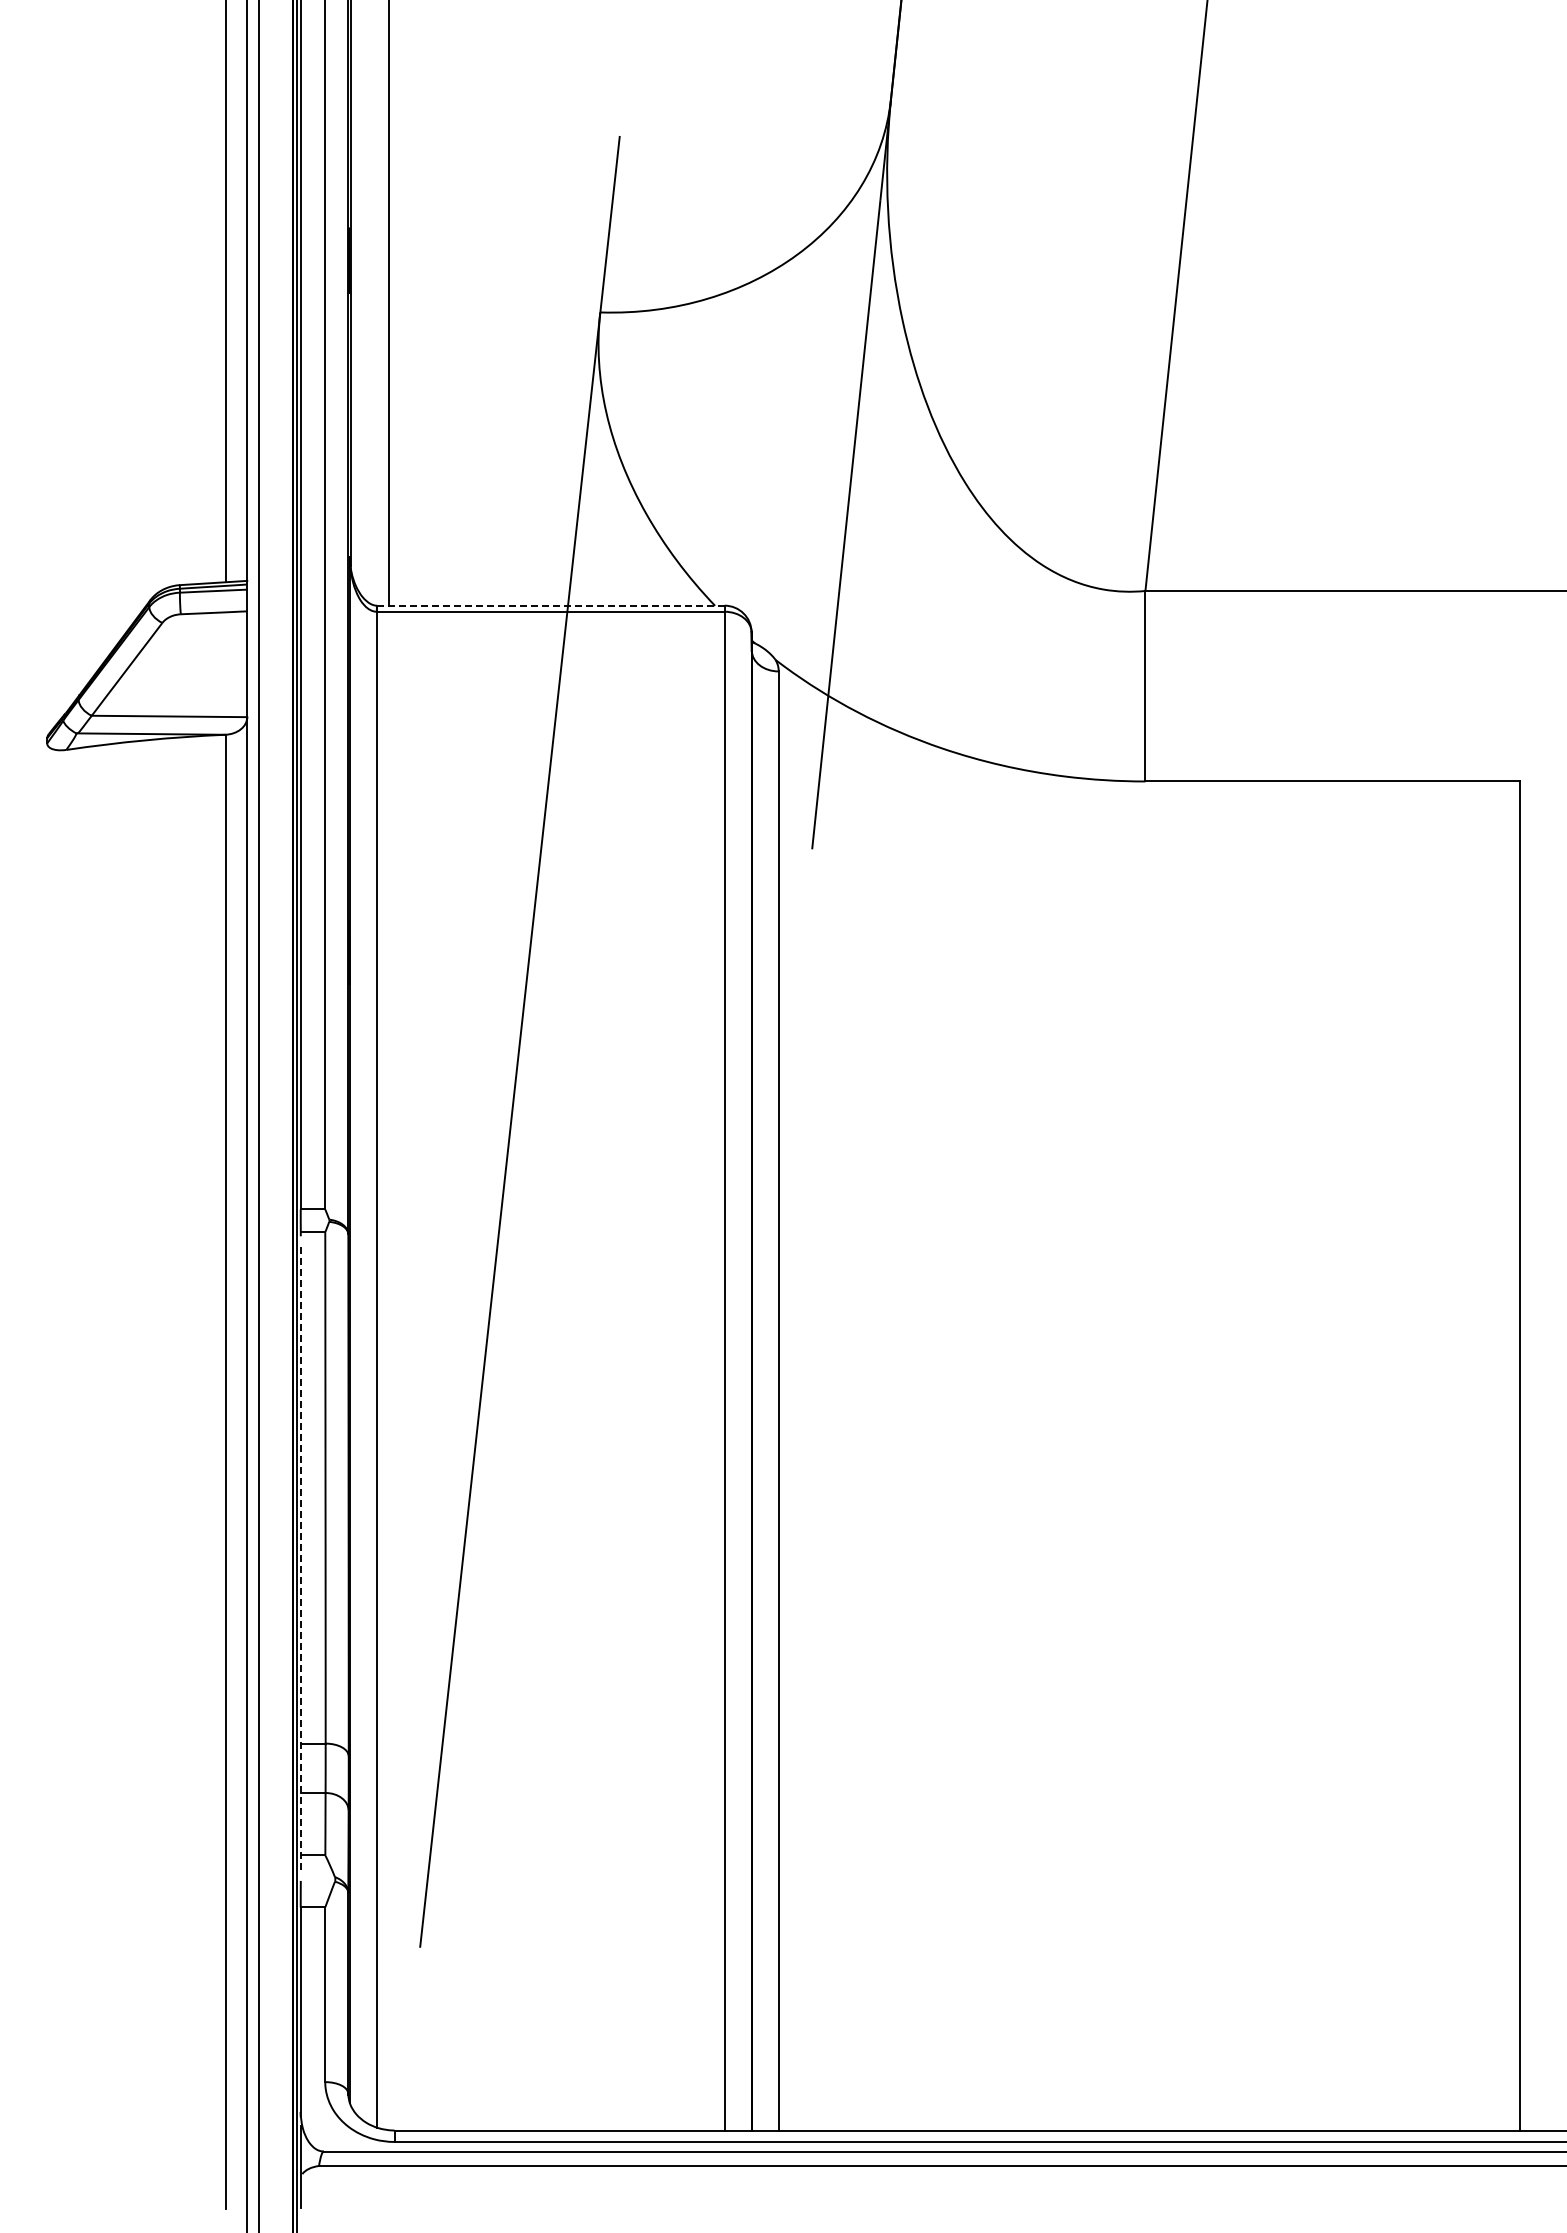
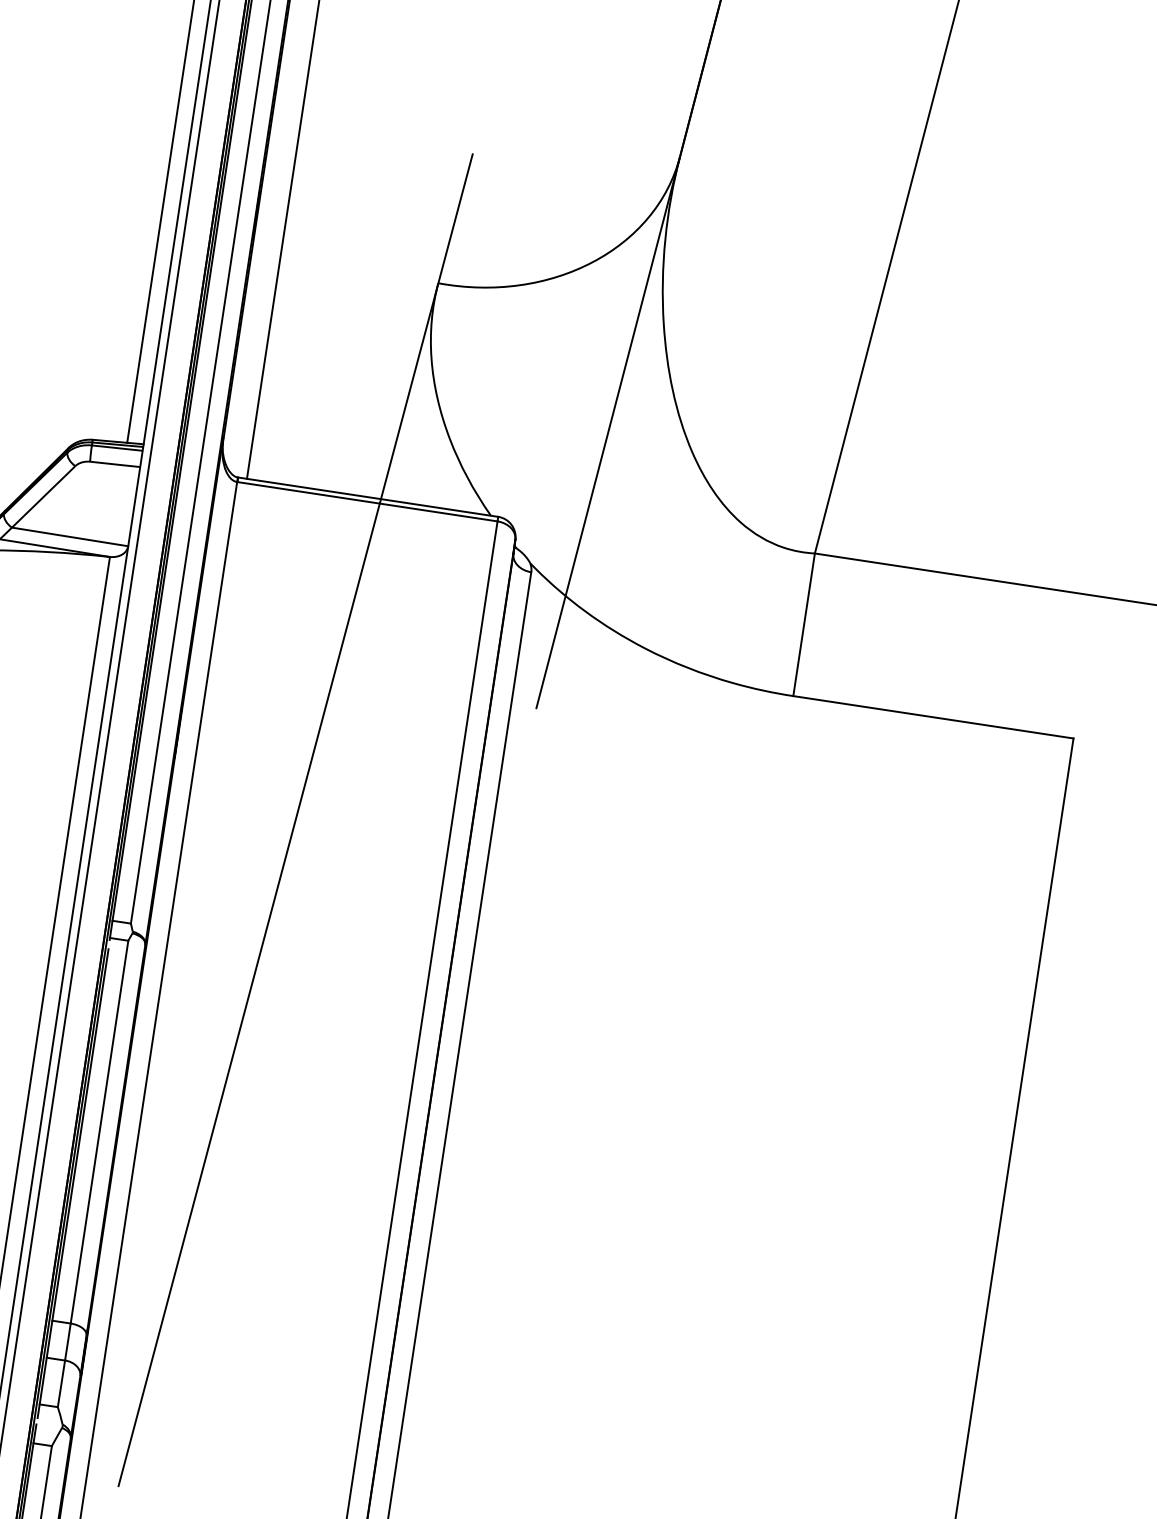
line: (550, 605) -> (367, 497), dashed -> solid
line: (301, 1560) -> (73, 1183), dashed -> solid

